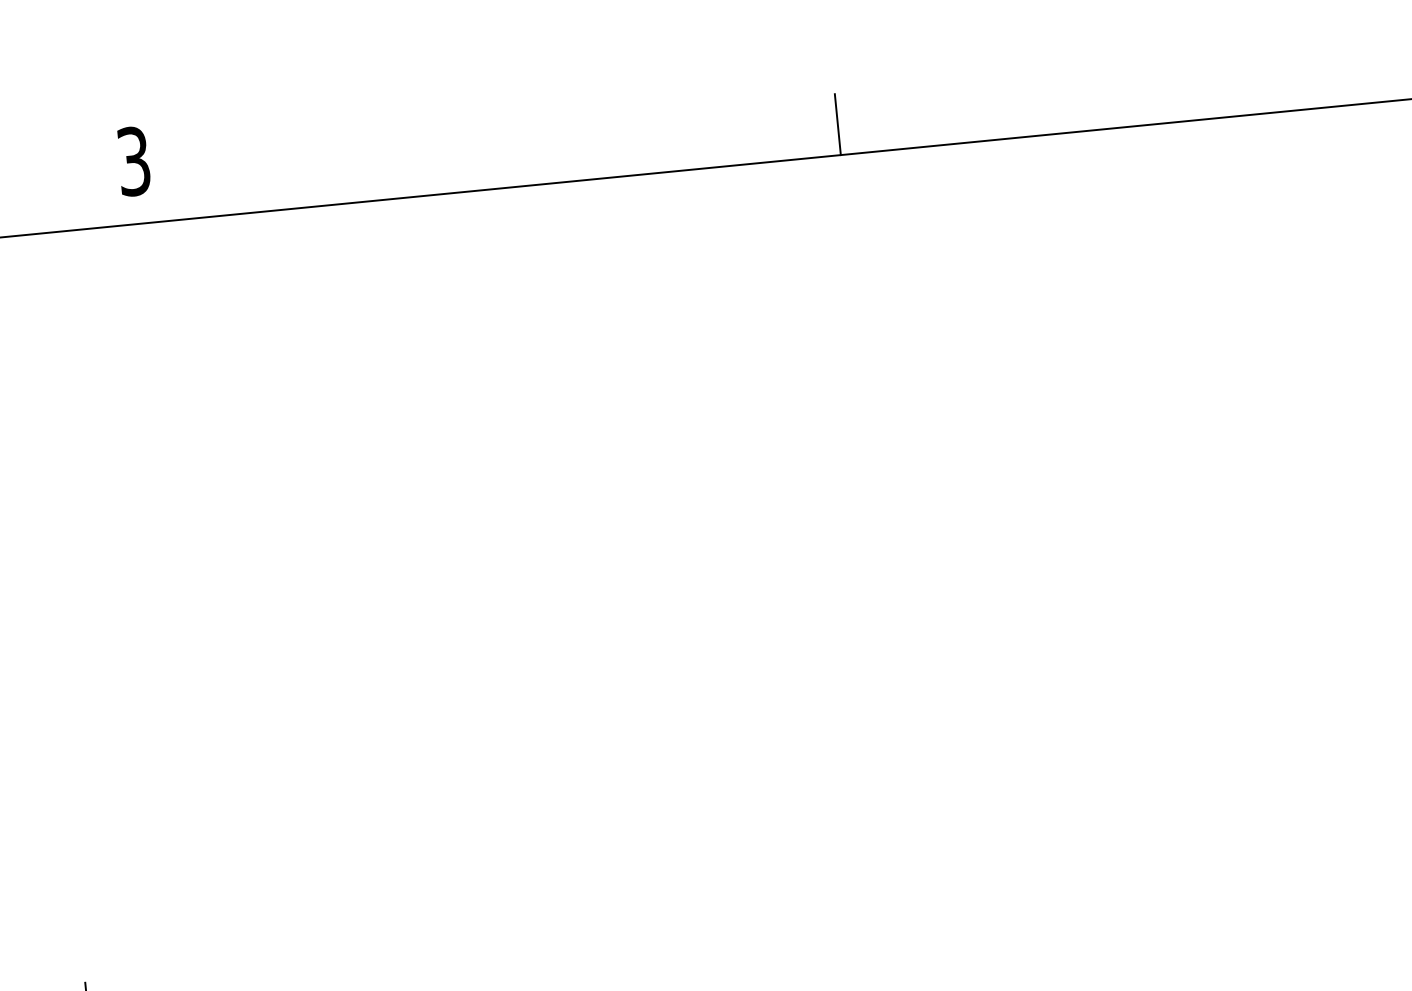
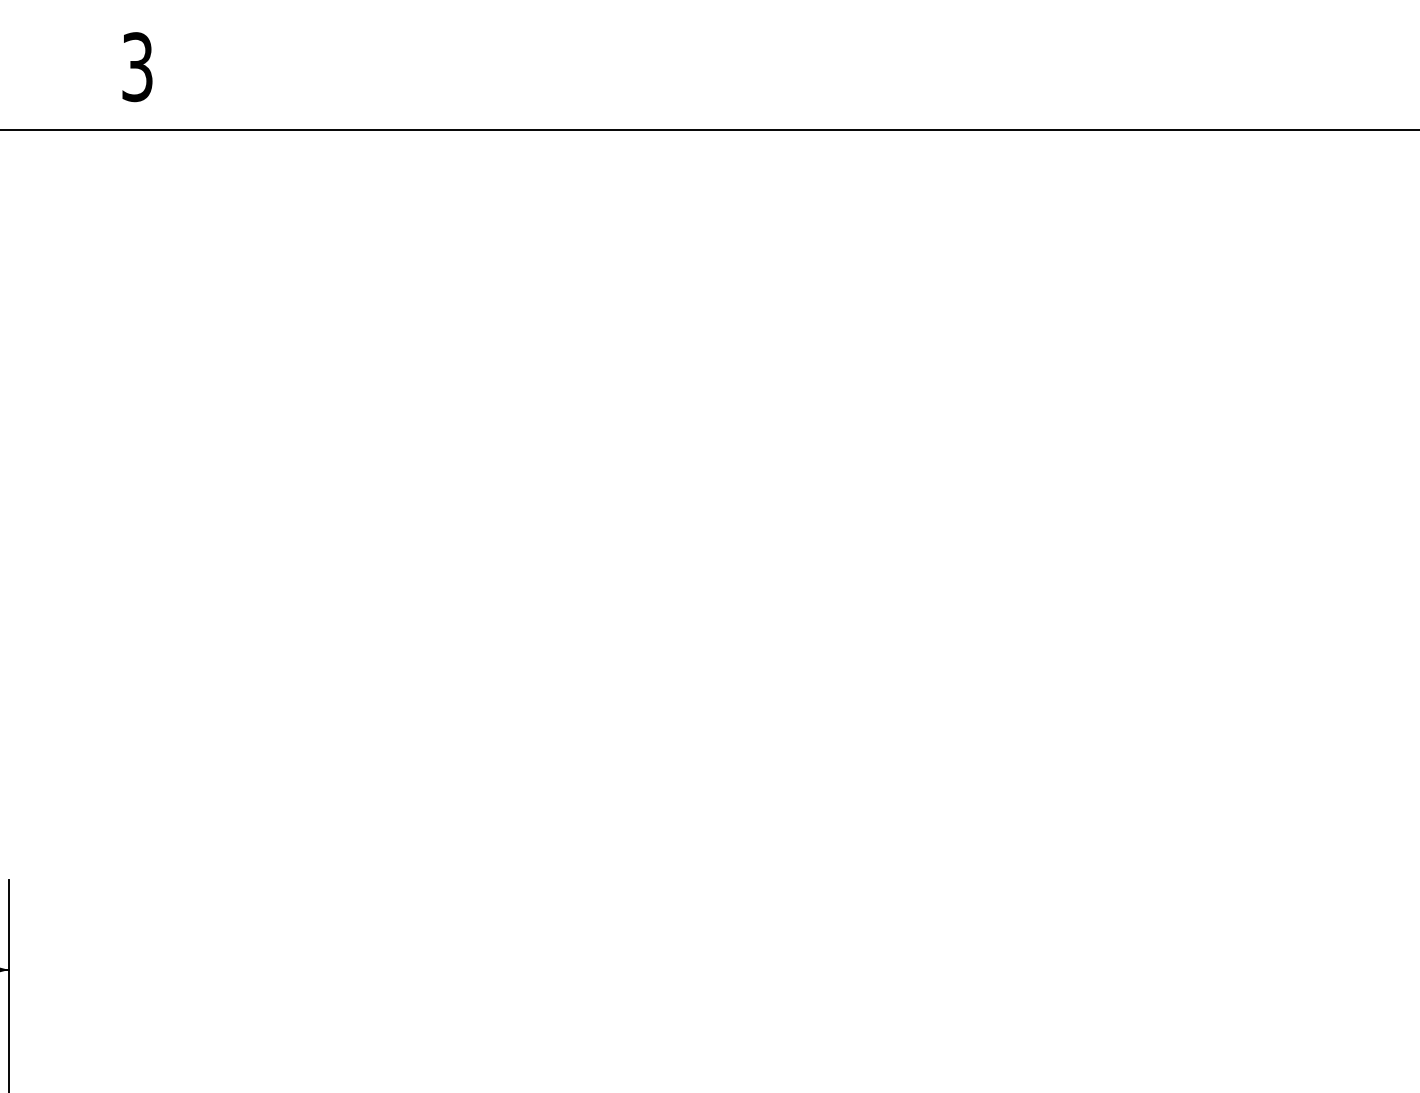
line: (837, 124) -> (841, 98), removed

